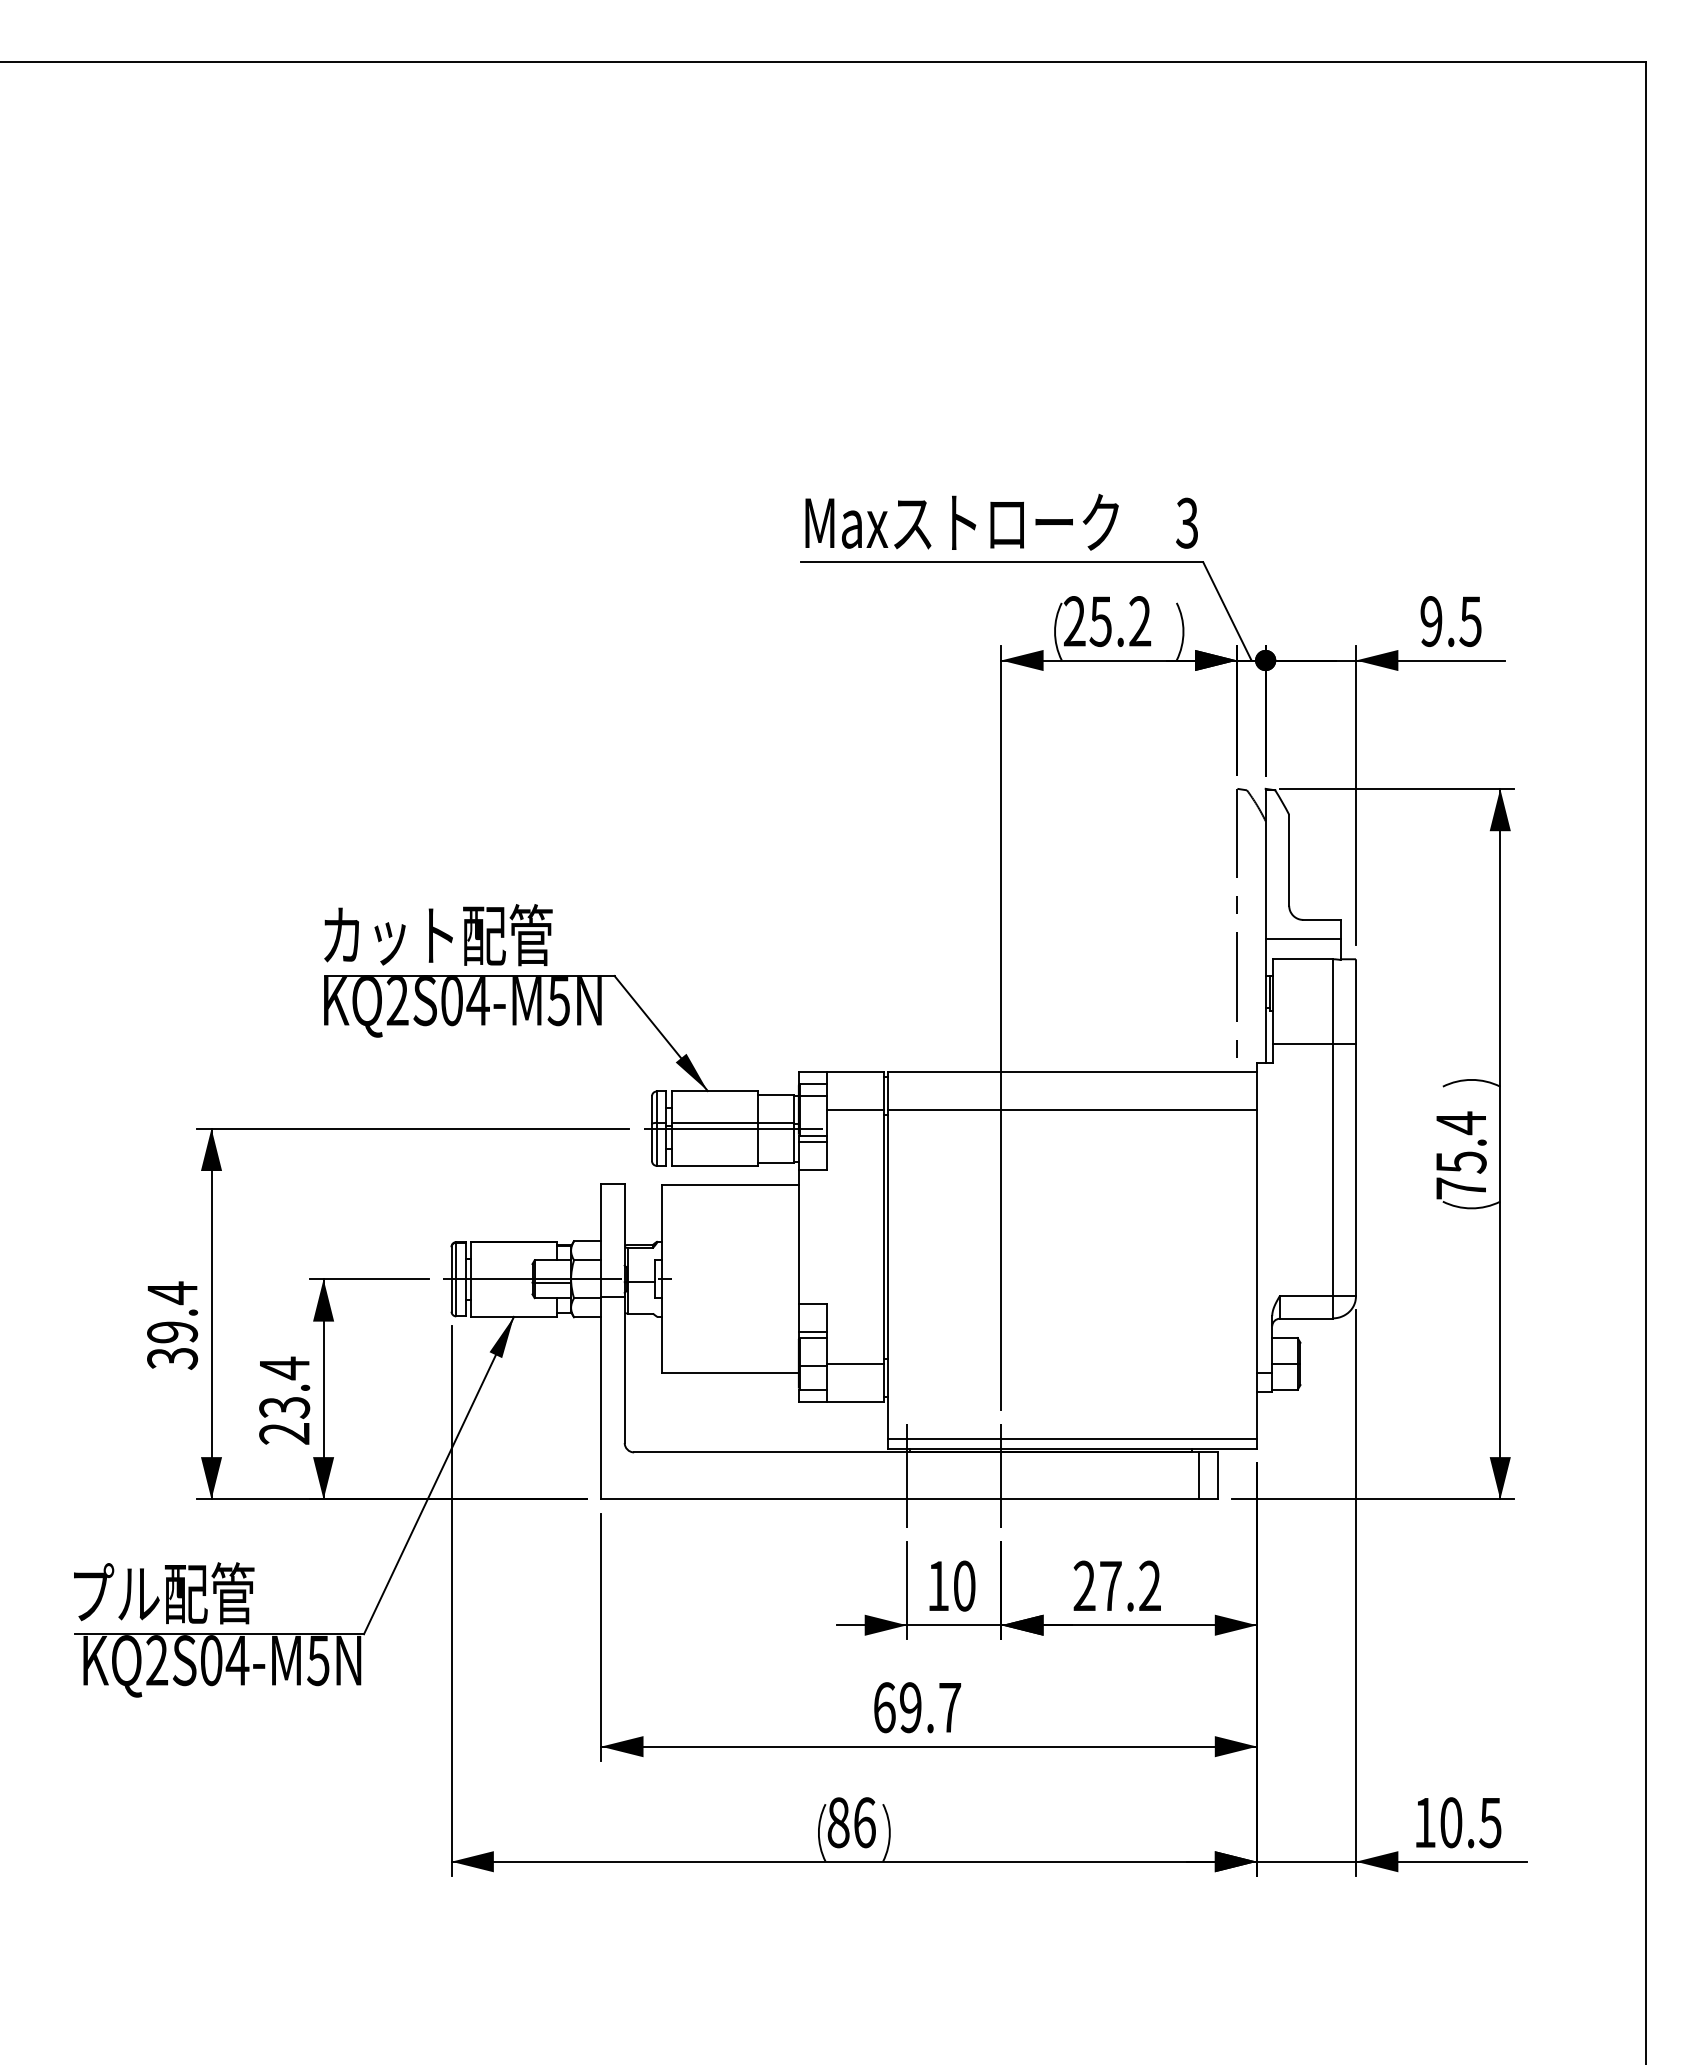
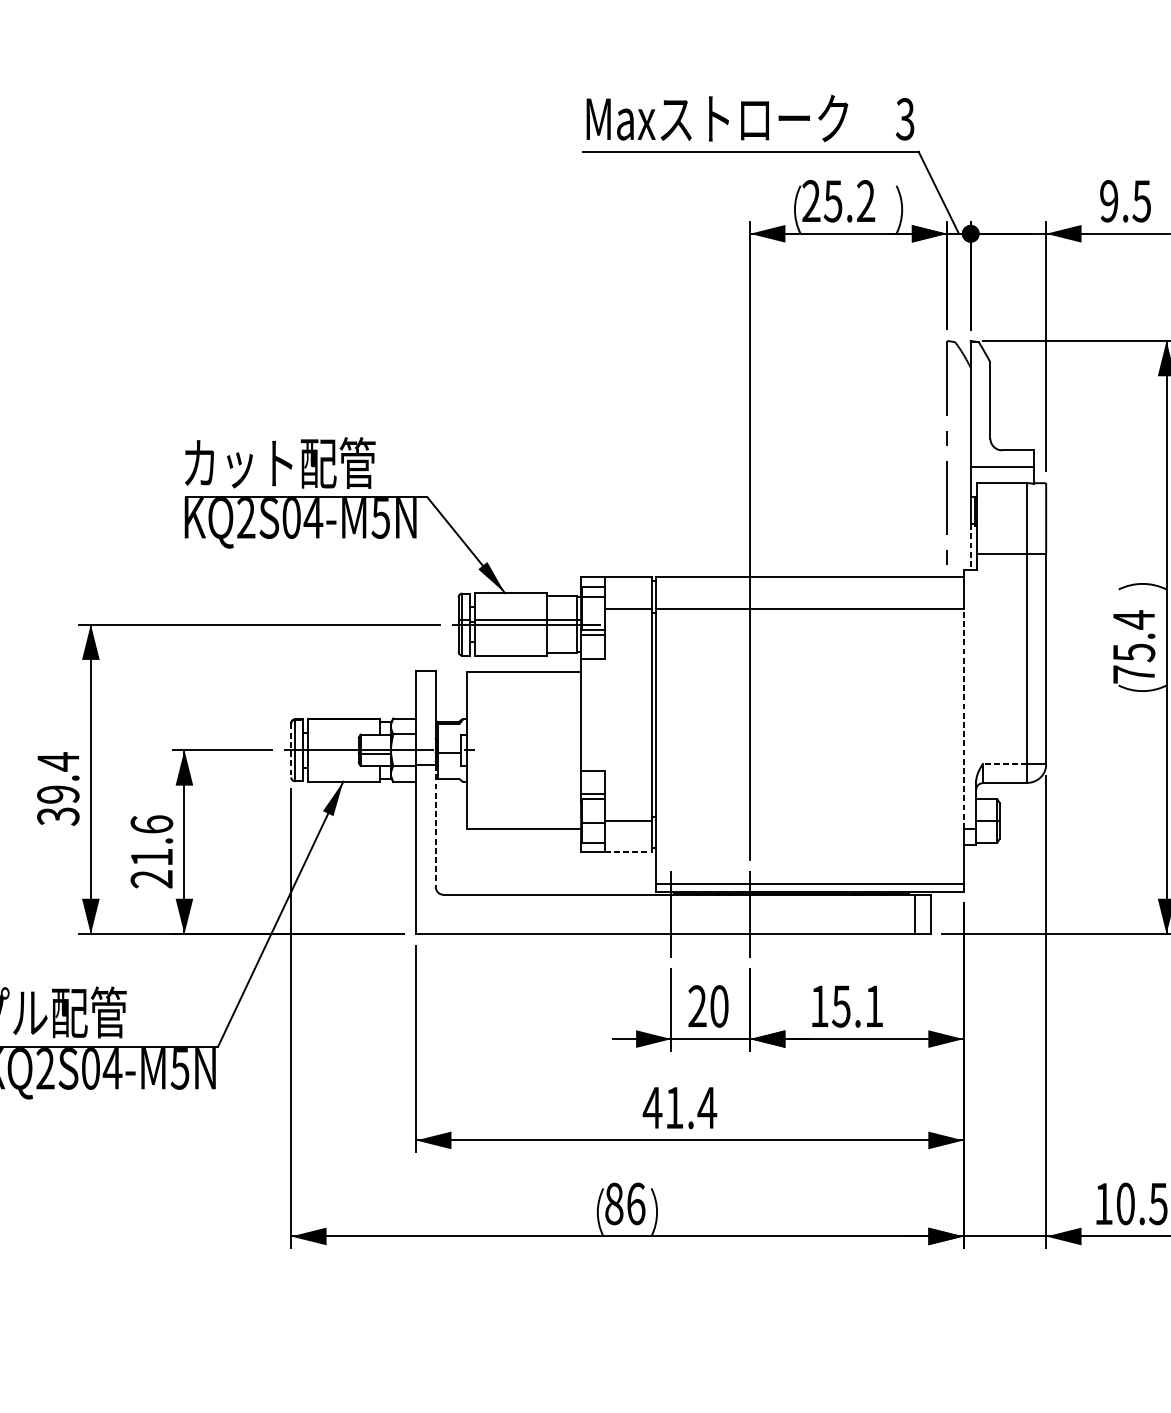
line: (1265, 1036) -> (970, 547), solid -> dashed
line: (1257, 1241) -> (963, 718), solid -> dashed
line: (451, 1280) -> (291, 751), solid -> dashed
line: (1306, 1296) -> (1004, 764), solid -> dashed
line: (624, 1370) -> (435, 826), solid -> dashed
text: (284, 1387) -> (151, 840), 23.4 -> 21.6
line: (855, 1401) -> (628, 852), solid -> dashed
text: (938, 1585) -> (697, 1005), 10 -> 20
text: (1116, 1585) -> (846, 1005), 27.2 -> 15.1
text: (916, 1707) -> (679, 1107), 69.7 -> 41.4

